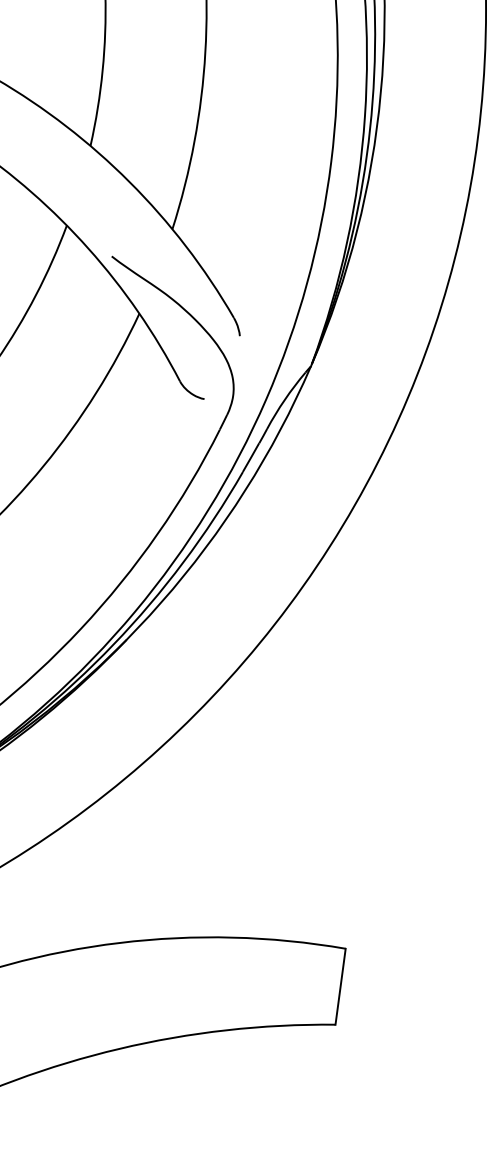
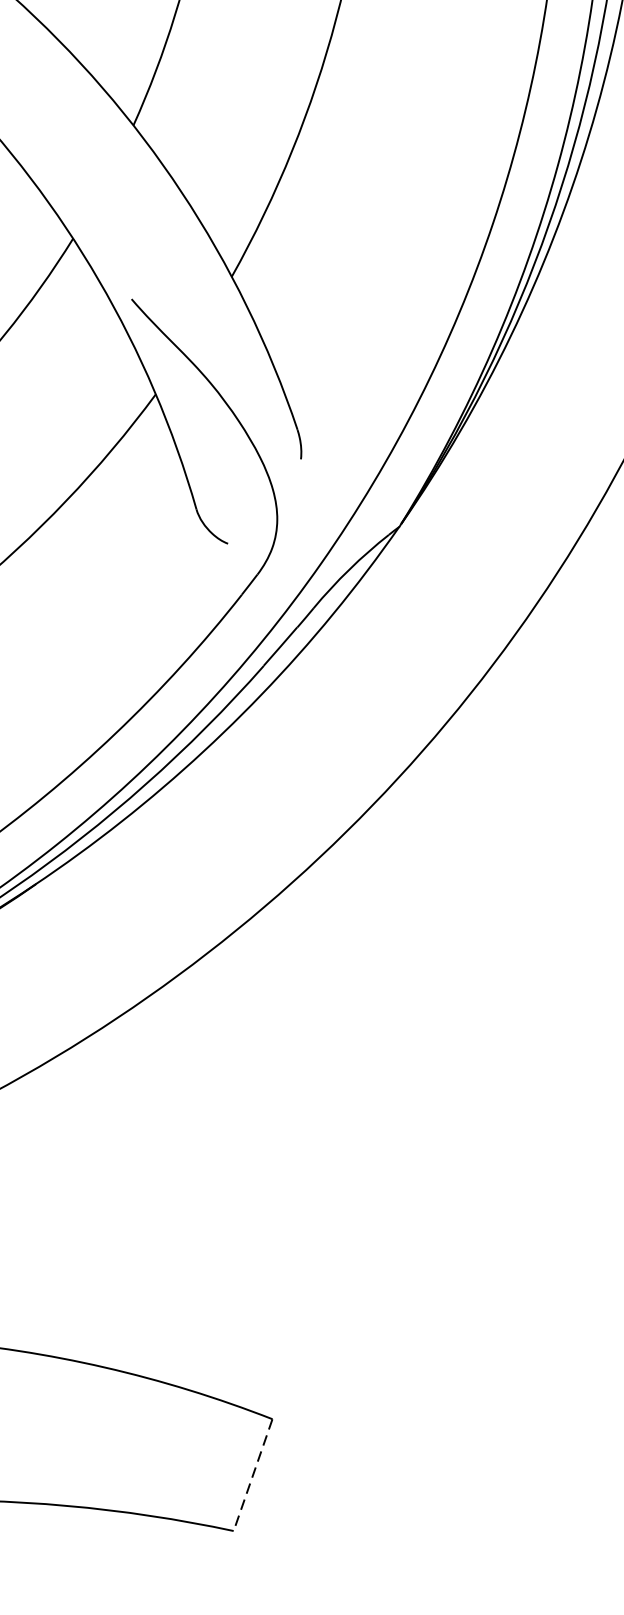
line: (340, 987) -> (252, 1476), solid -> dashed

